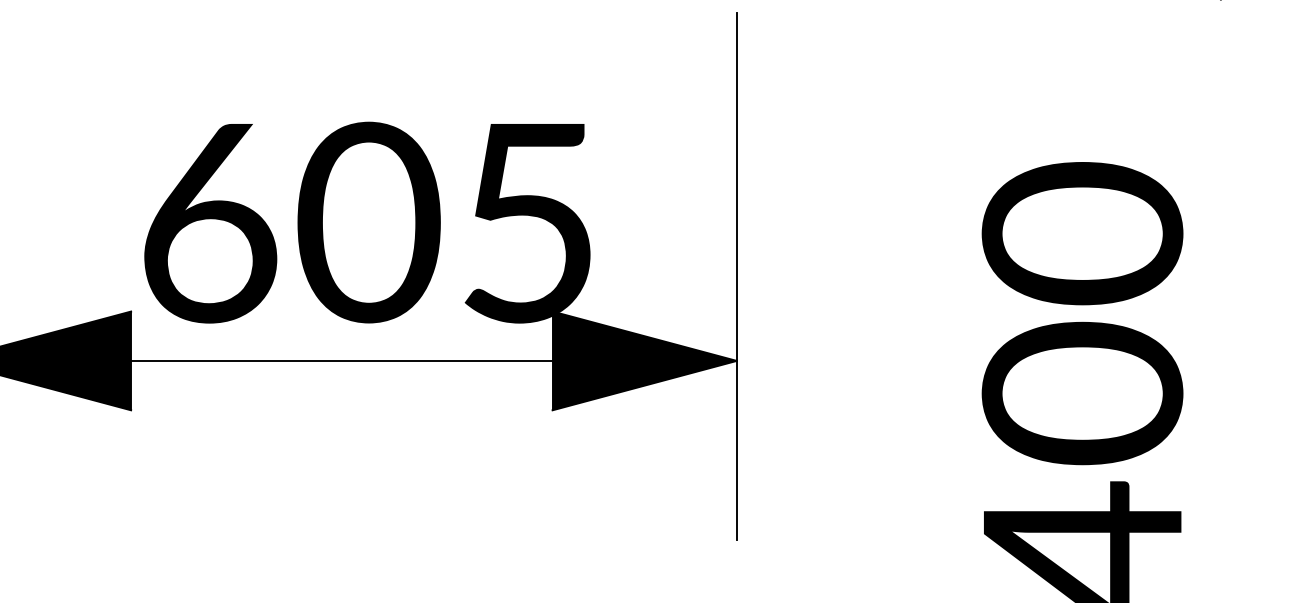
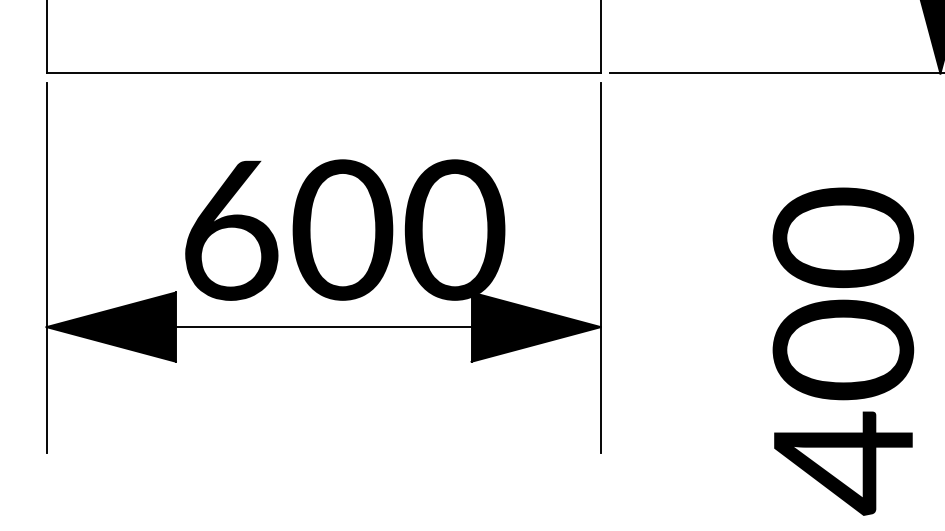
text: (528, 221) -> (454, 229), 605 -> 600

